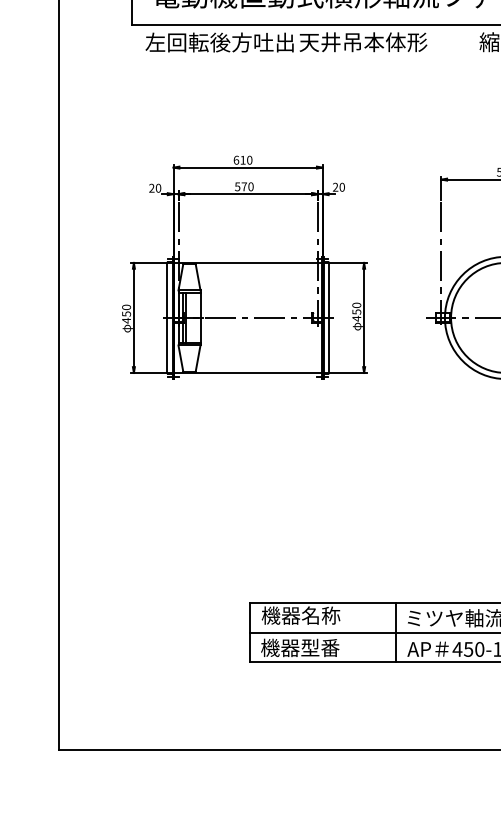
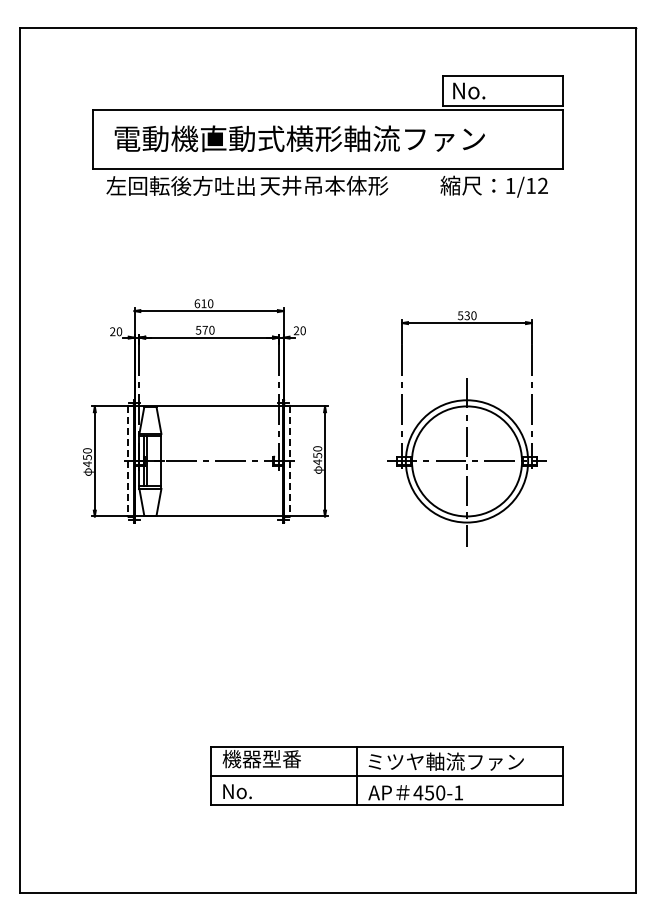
line: (167, 318) -> (128, 461), solid -> dashed
line: (328, 318) -> (289, 461), solid -> dashed
text: (321, 616) -> (282, 759), 機器名称 -> 機器型番
text: (300, 648) -> (261, 791), 機器型番 -> No.

